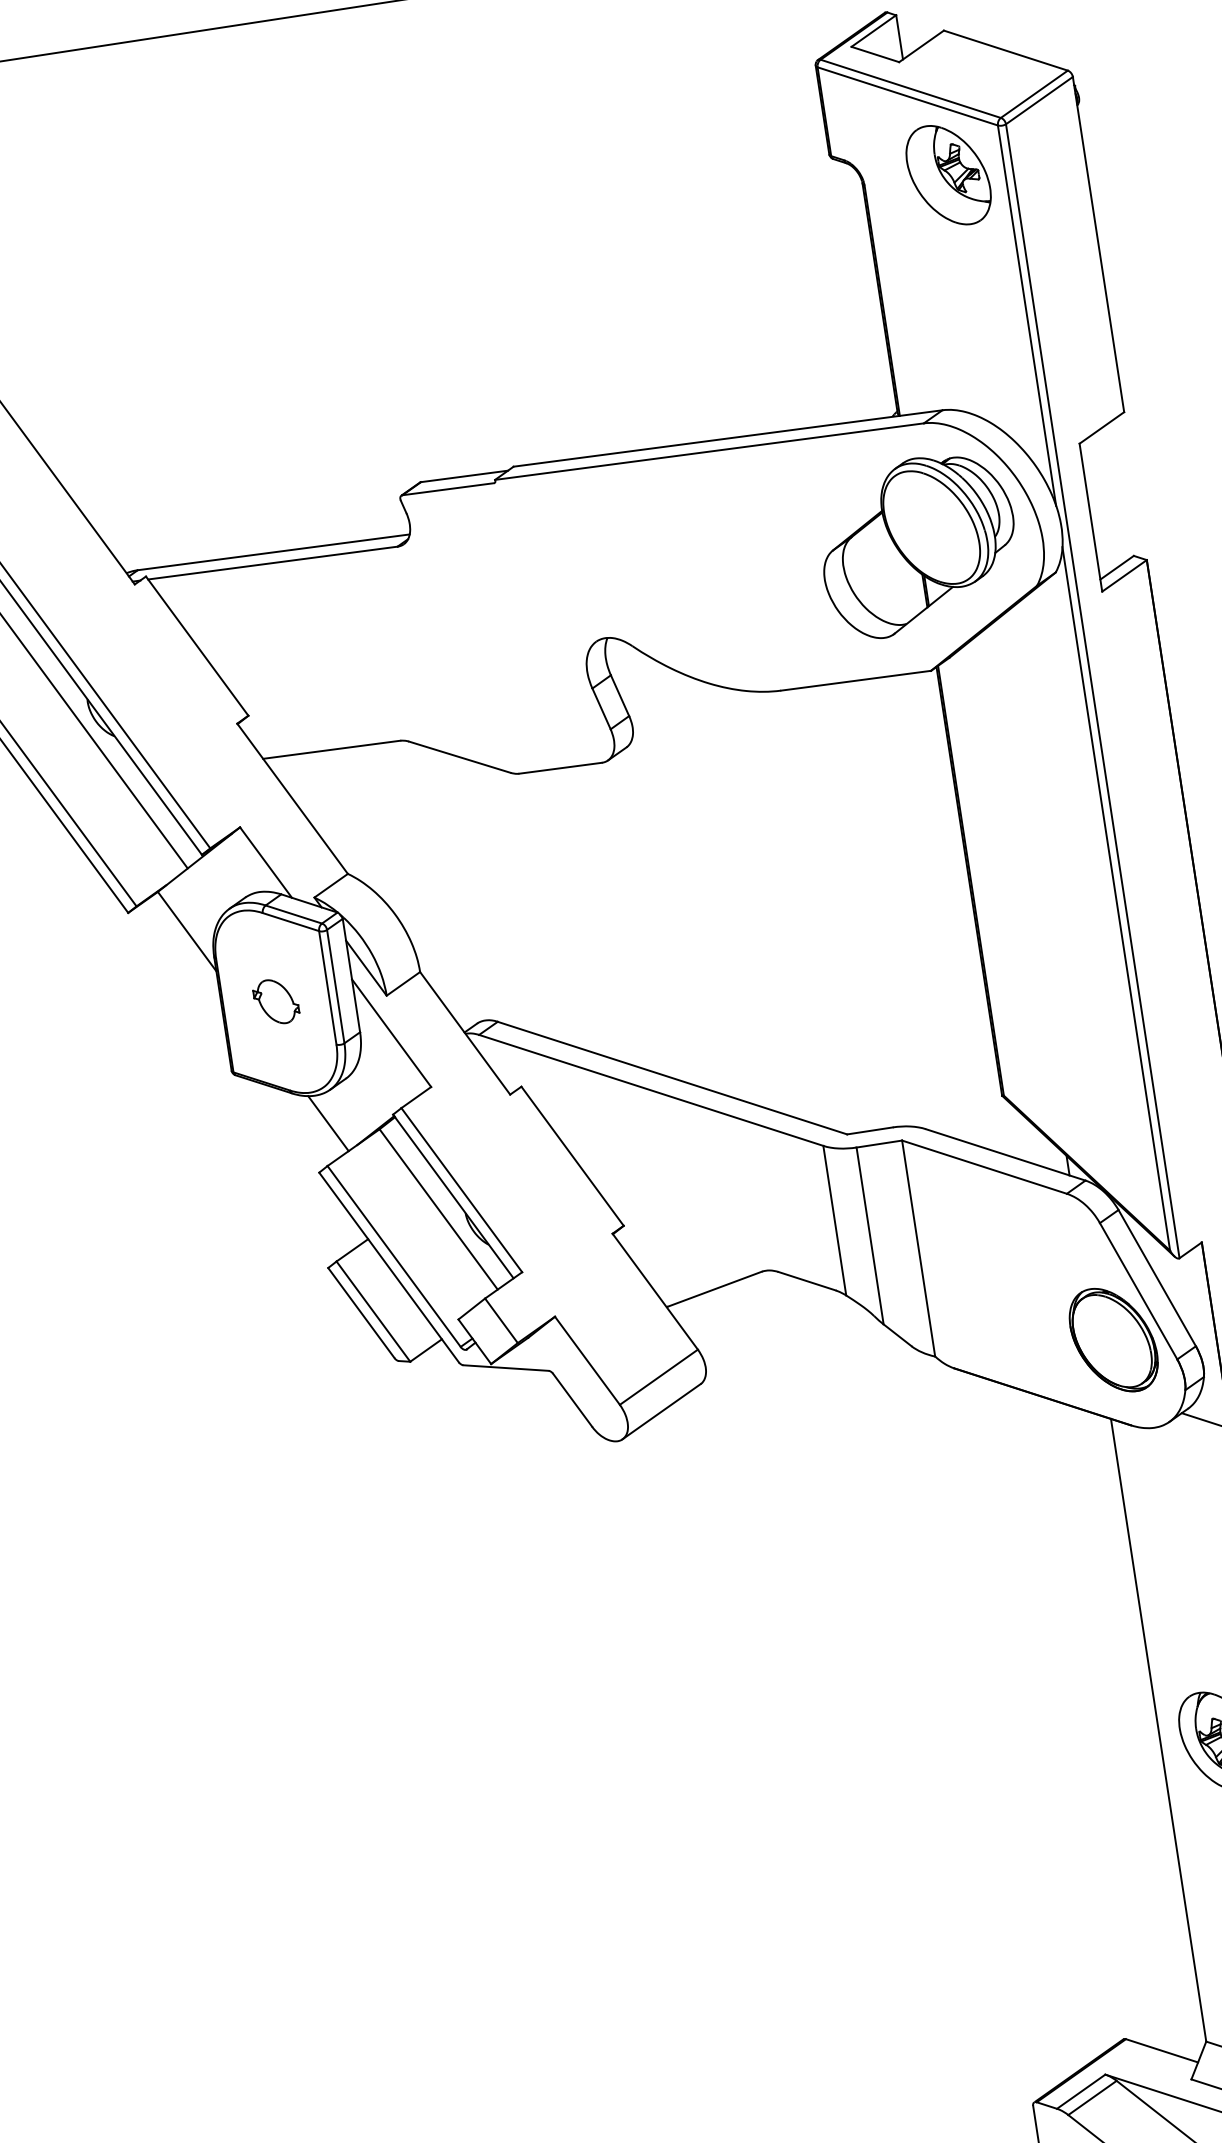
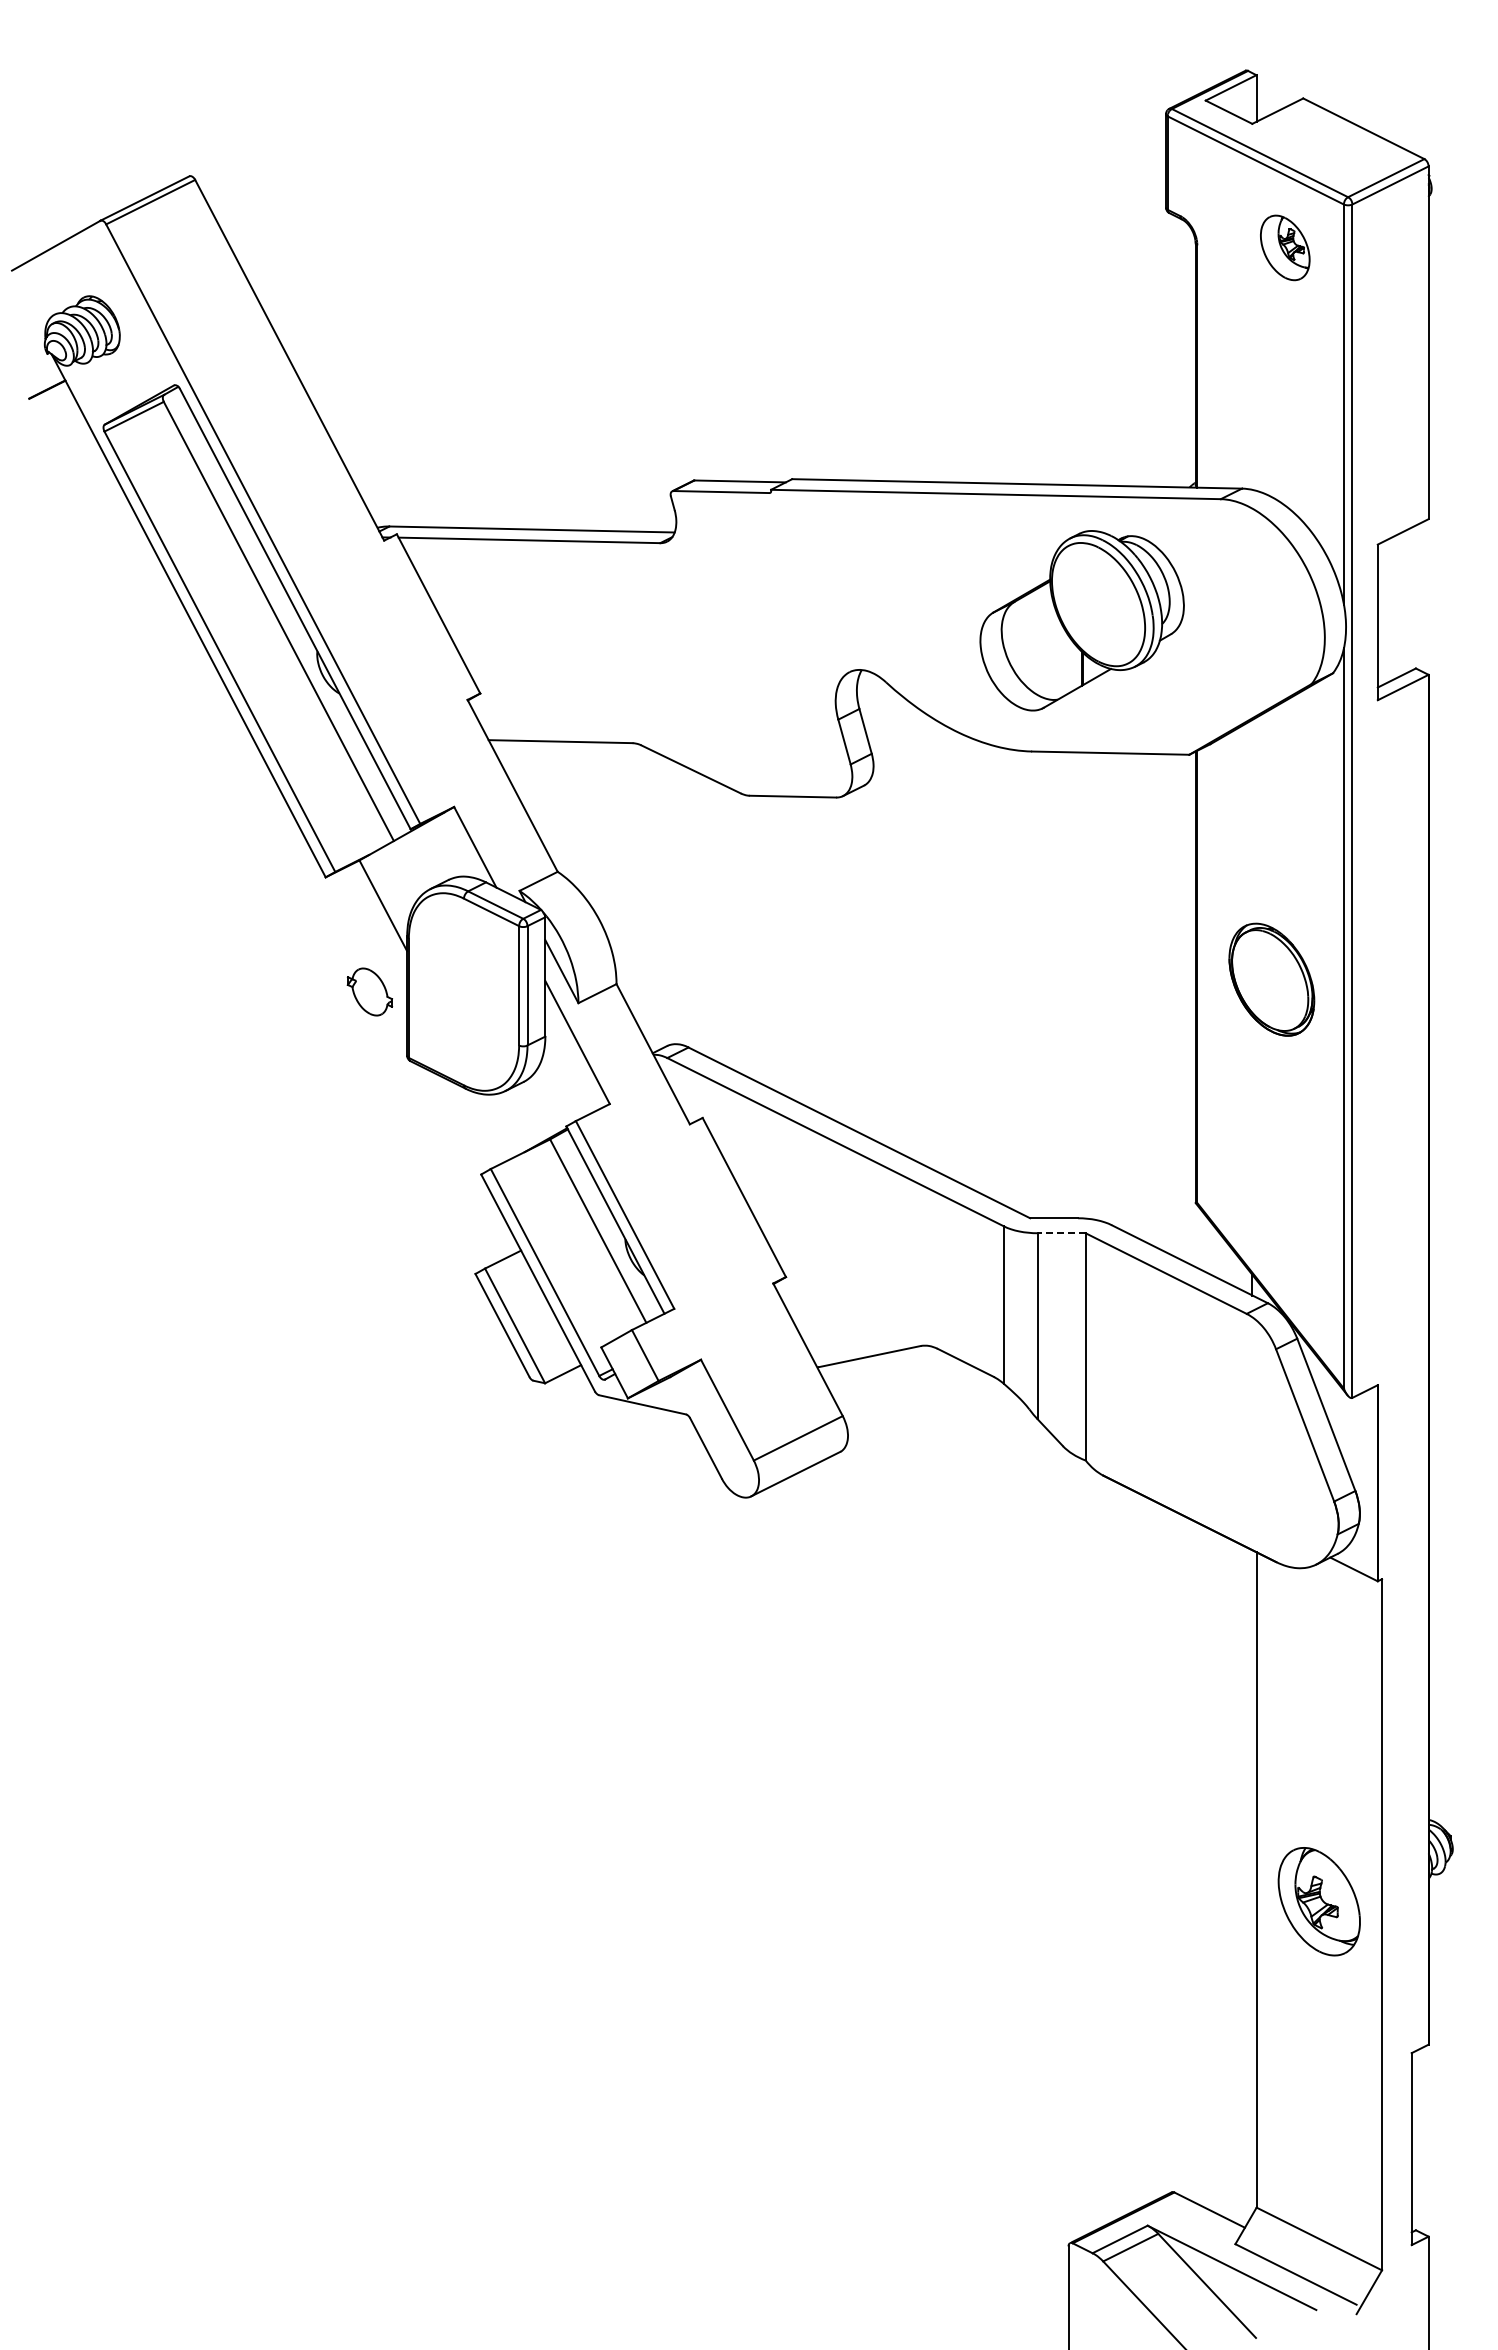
part: (947, 174) -> (1284, 247), size x0.6
part: (917, 545) -> (1081, 620), moved
part: (275, 1001) -> (369, 991), moved
line: (327, 1123) -> (497, 1125), removed
line: (879, 1144) -> (1061, 1233), solid -> dashed
part: (1113, 1339) -> (1271, 979), moved

